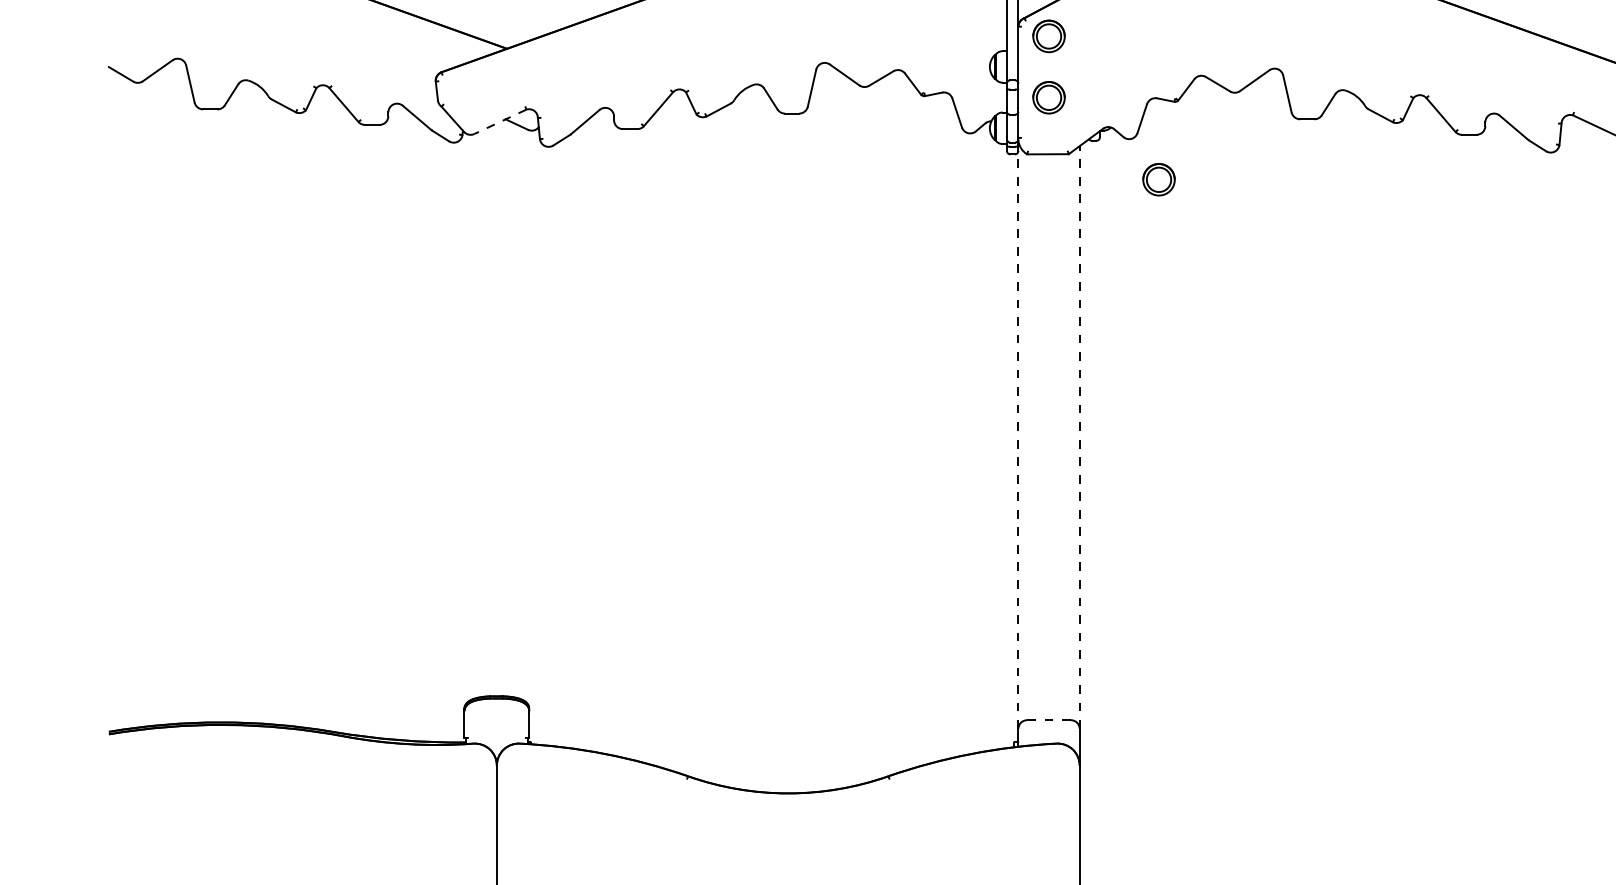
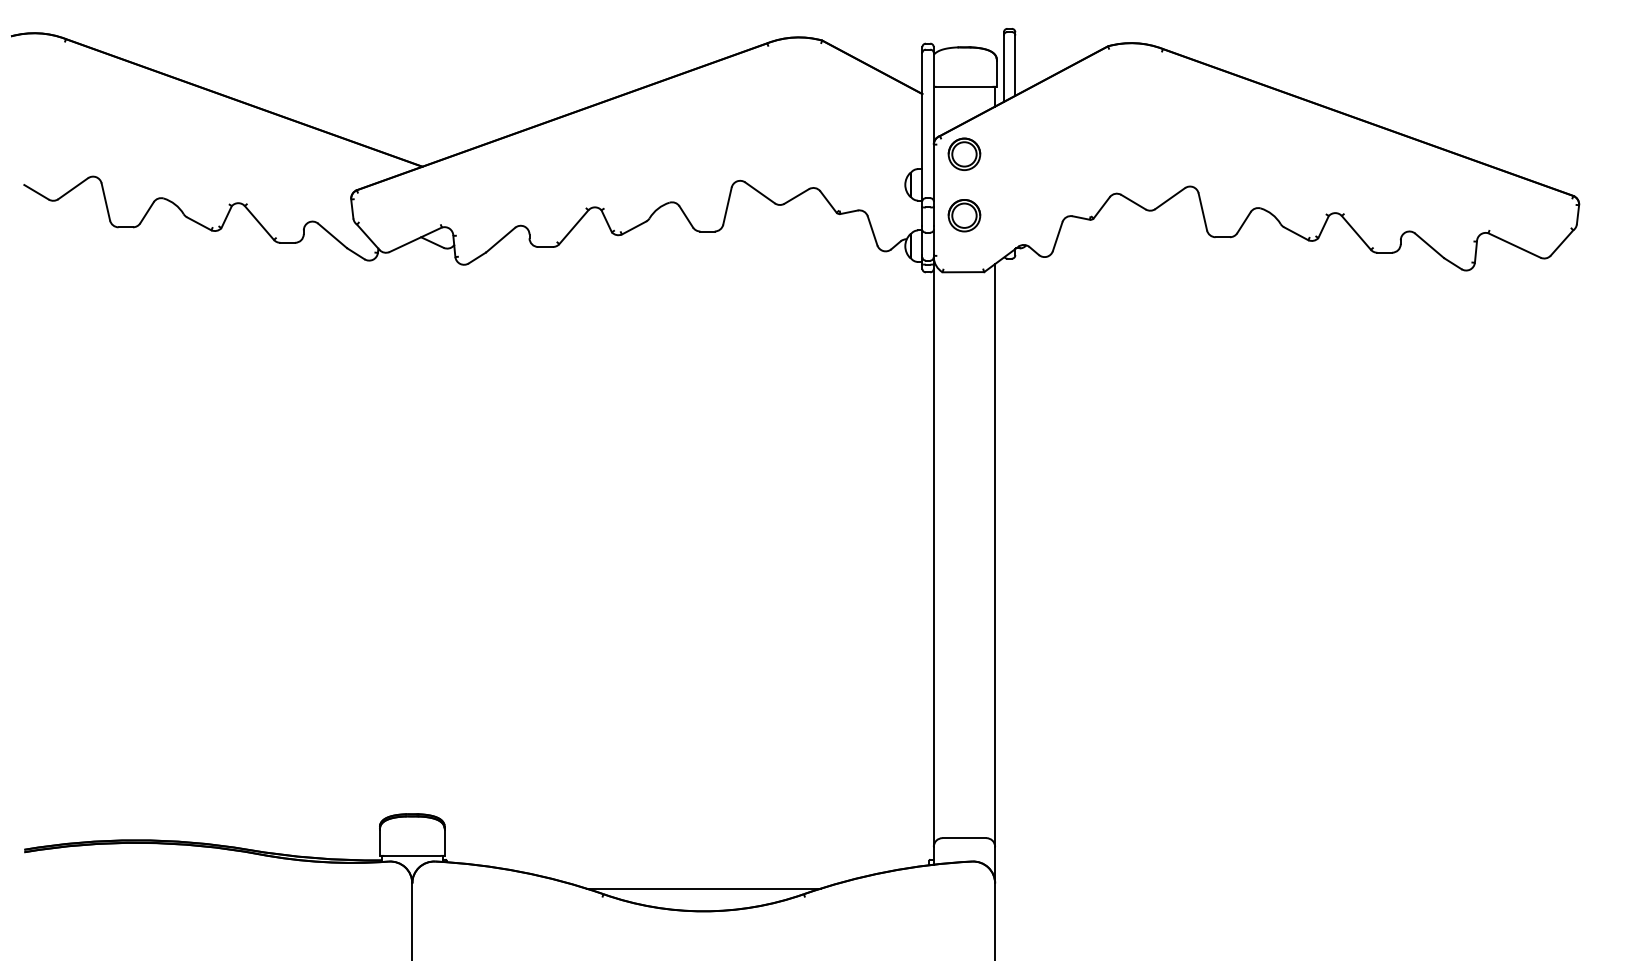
line: (500, 121) -> (415, 239), dashed -> solid
part: (1159, 179) -> (1074, 297), removed
line: (1080, 436) -> (995, 554), dashed -> solid
line: (1018, 439) -> (933, 557), dashed -> solid
line: (1049, 720) -> (964, 838), dashed -> solid
line: (497, 737) -> (412, 855), added
line: (788, 770) -> (703, 888), added

